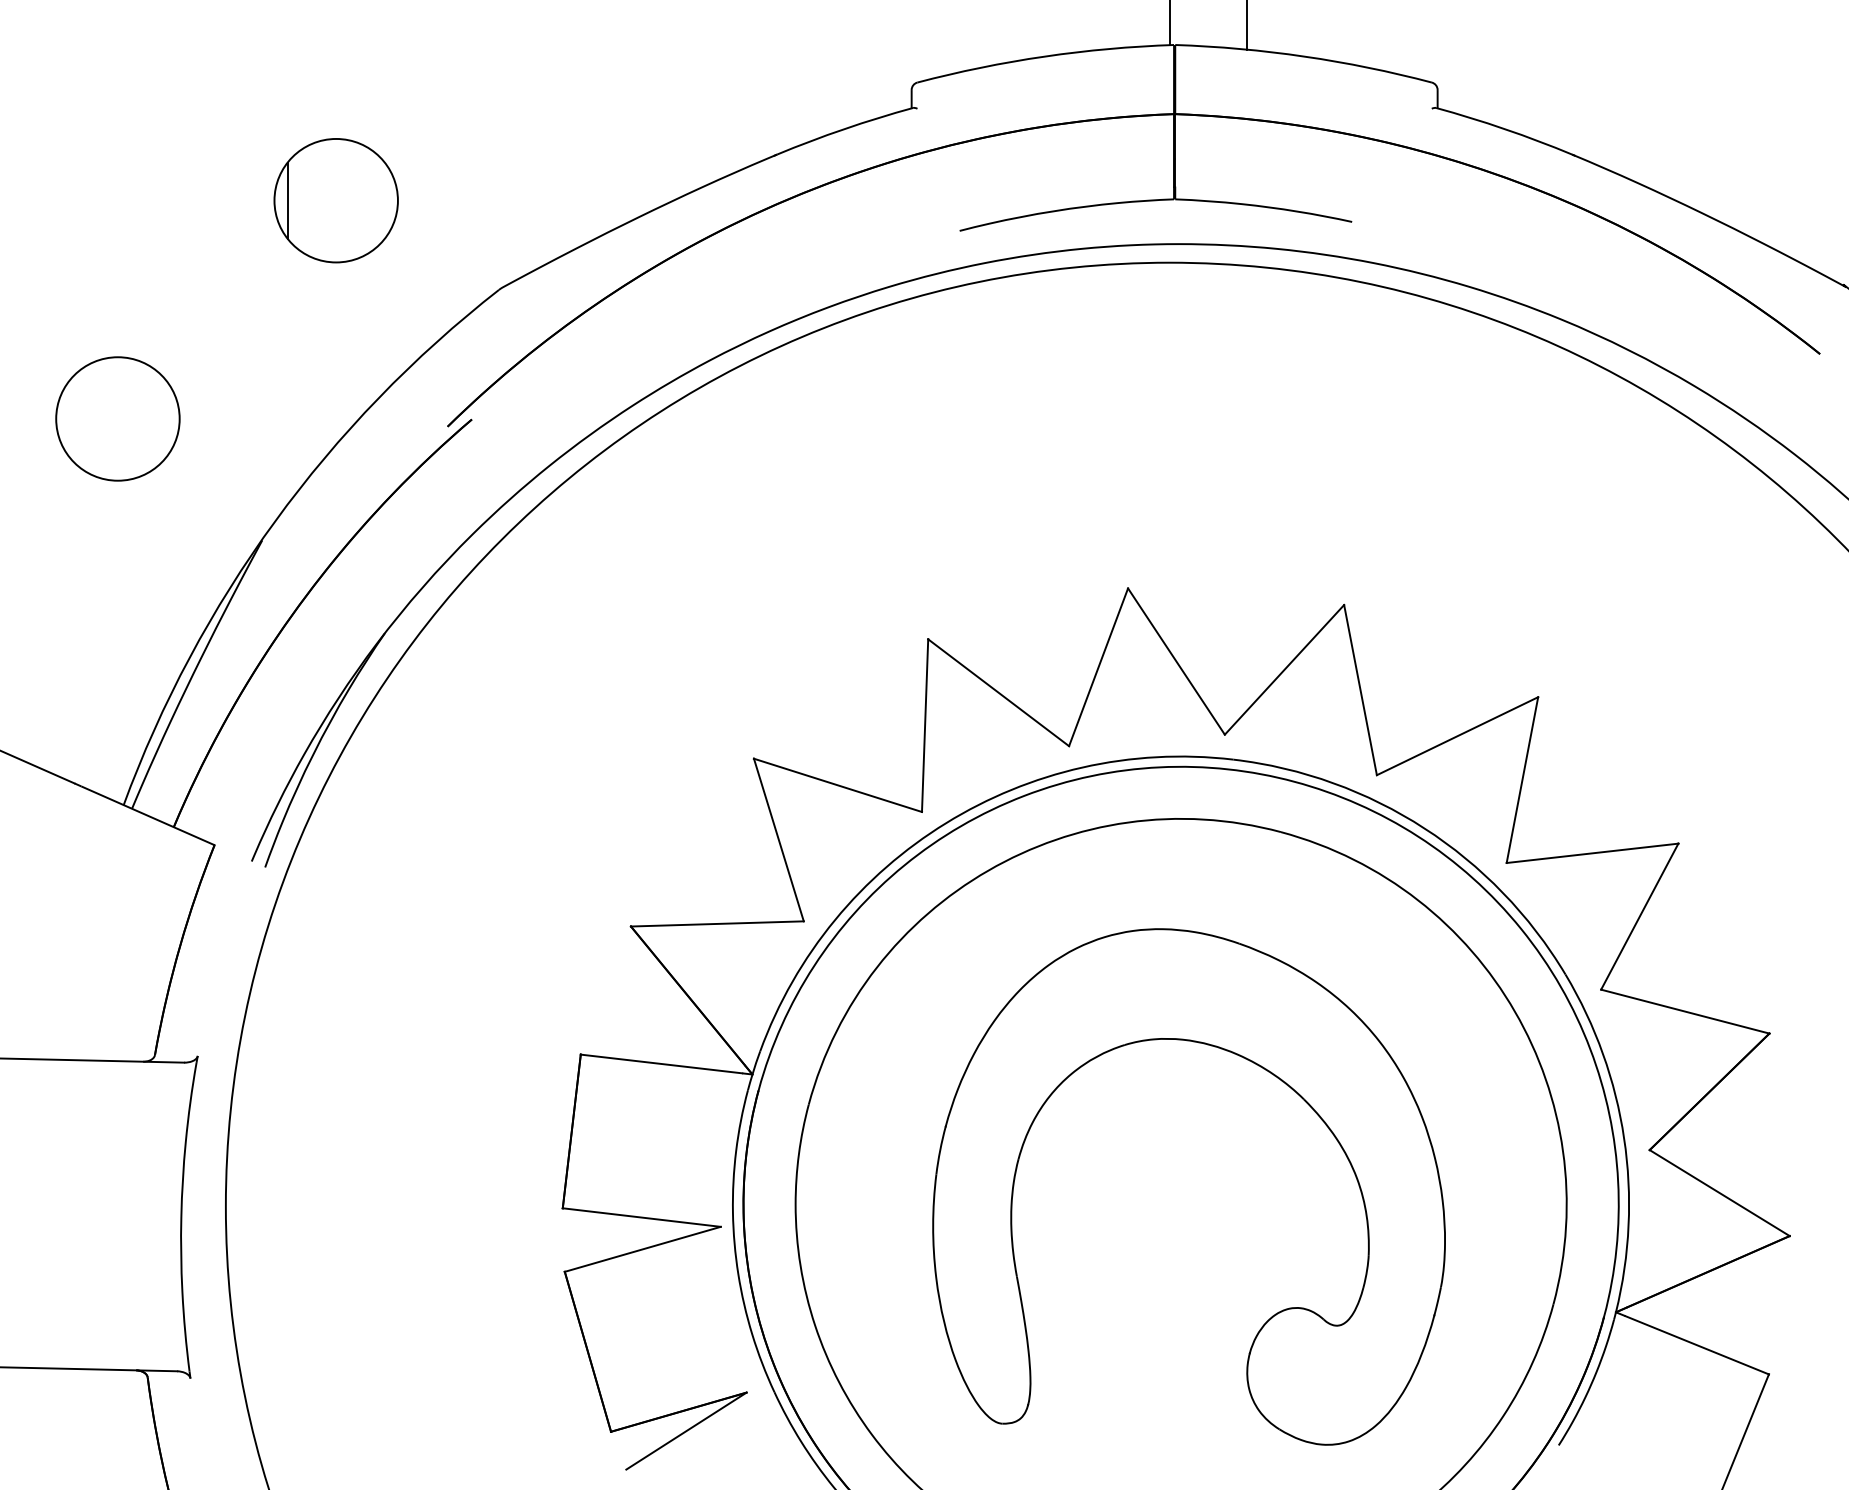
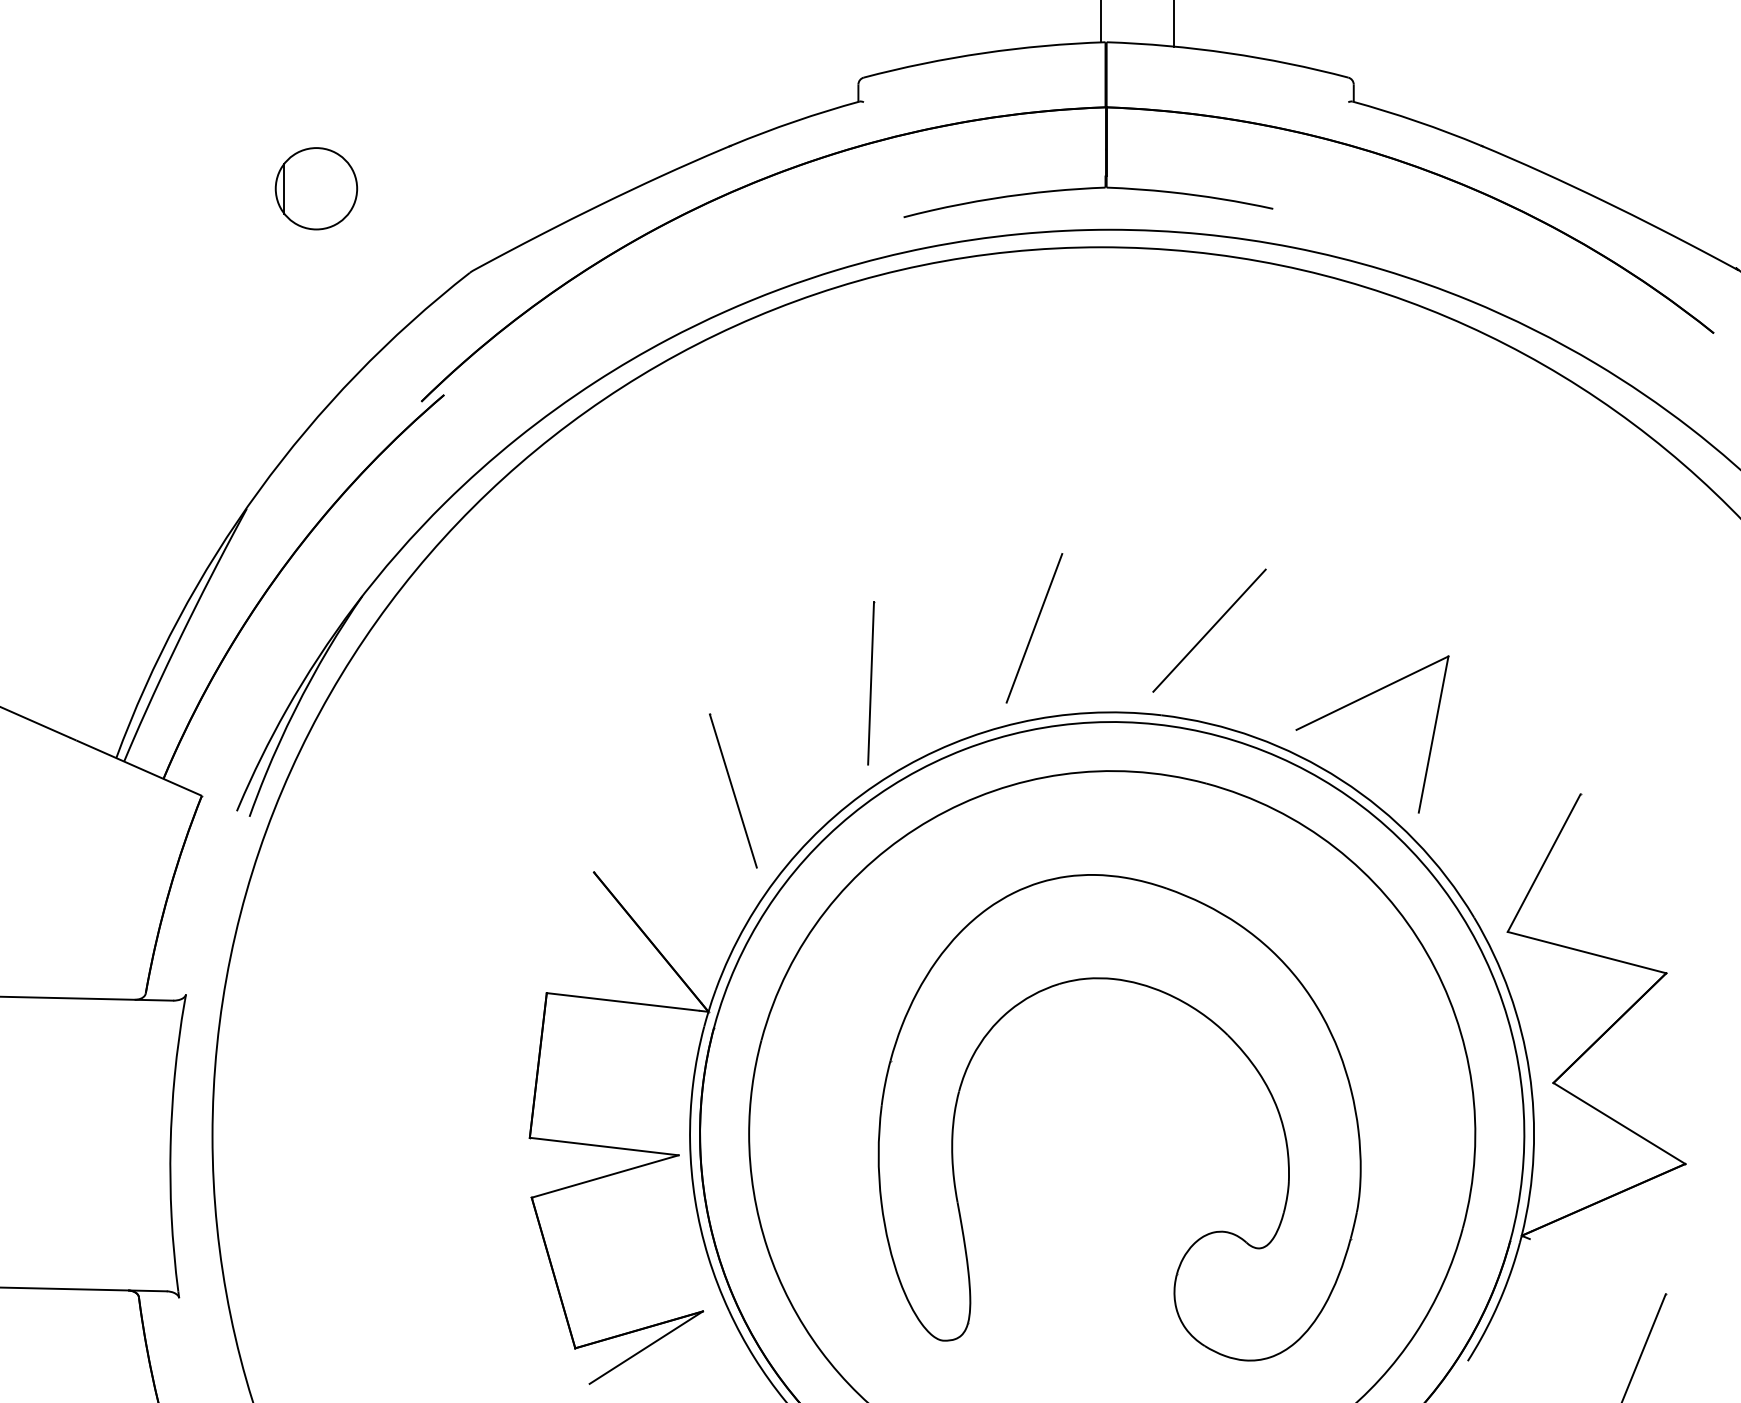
part: (336, 200) -> (316, 188), size x0.7
circle: (117, 419) -> (110, 394), removed
line: (1176, 661) -> (1107, 622), removed
line: (1359, 689) -> (1280, 649), removed
line: (998, 691) -> (940, 651), removed
line: (837, 785) -> (788, 739), removed
line: (1592, 853) -> (1499, 803), removed
line: (717, 923) -> (675, 869), removed
line: (1696, 1344) -> (1597, 1266), removed

